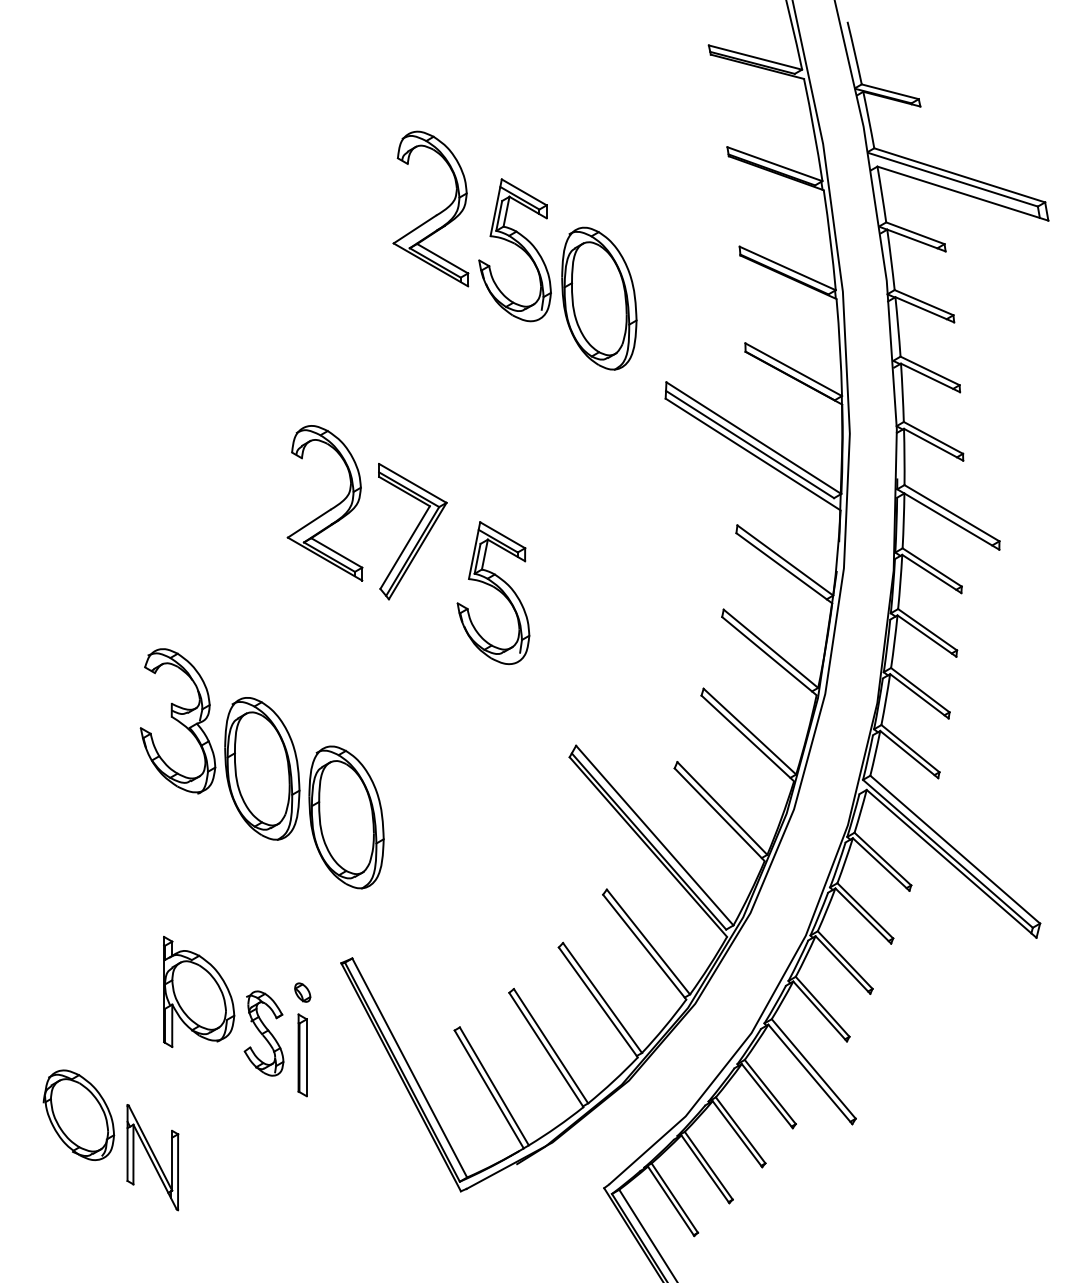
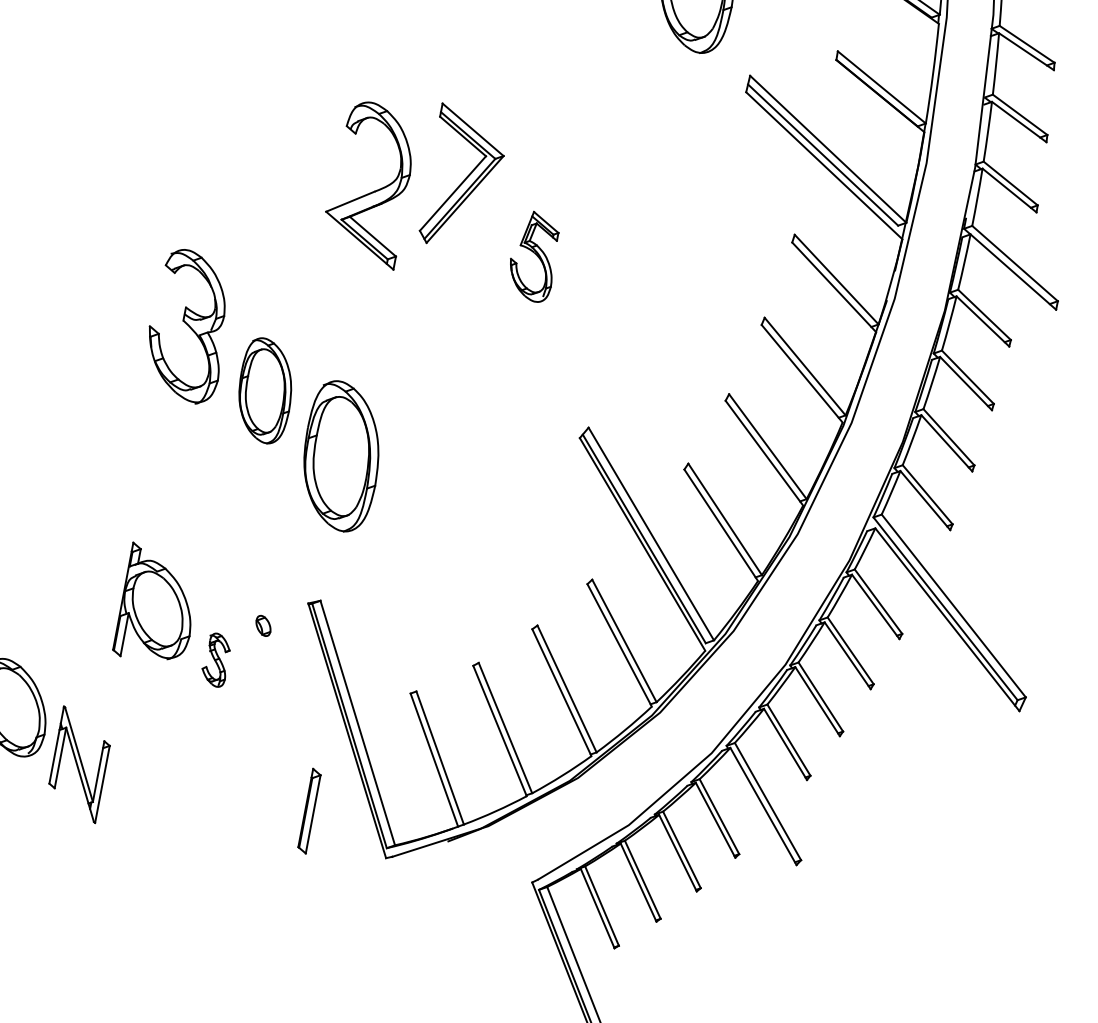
part: (327, 510) -> (371, 191), moved
part: (493, 592) -> (534, 256), size x0.6
part: (262, 768) -> (265, 390), size x0.7
part: (263, 1033) -> (215, 659), size x0.6
part: (302, 1055) -> (309, 811), moved

